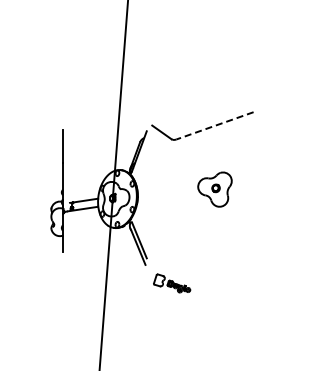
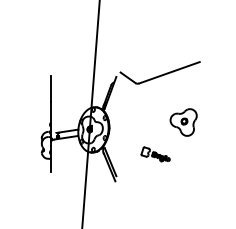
line: (214, 125) -> (169, 72), dashed -> solid
part: (214, 189) -> (183, 122), moved
part: (172, 283) -> (155, 154), moved

